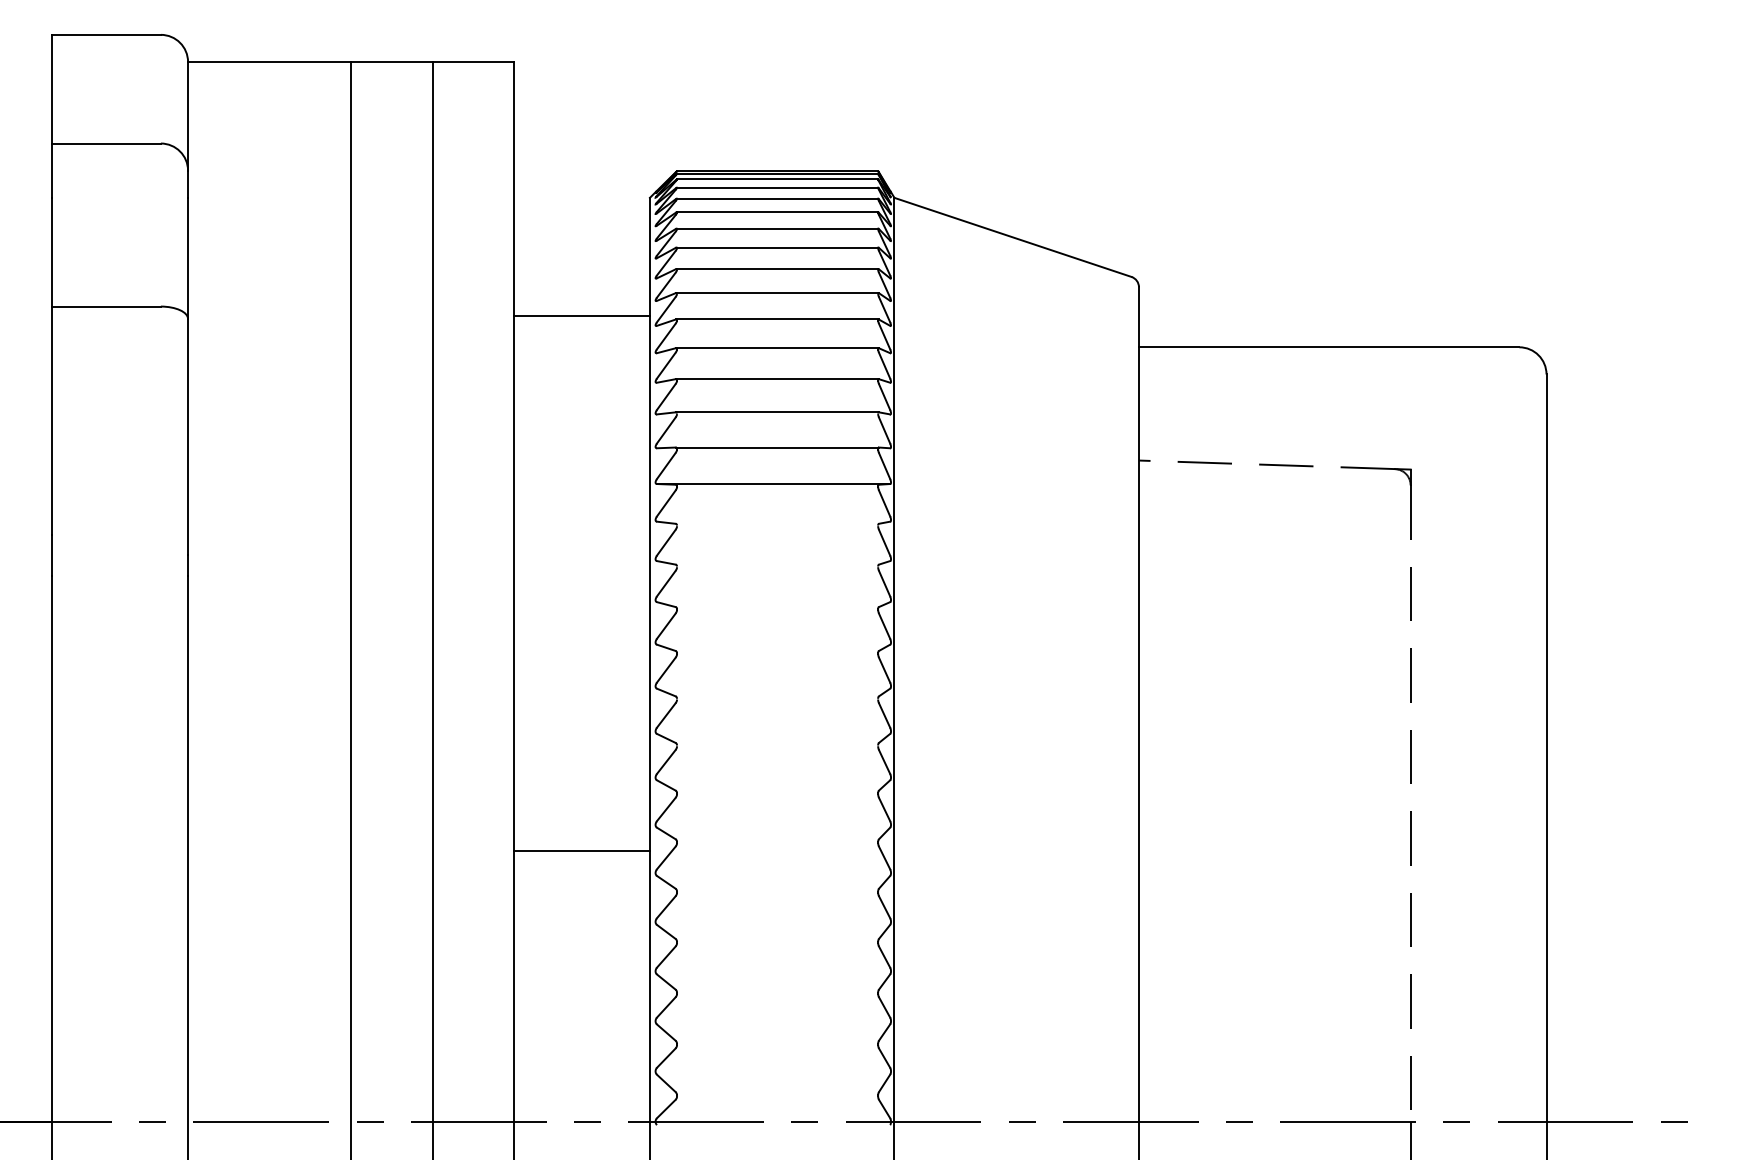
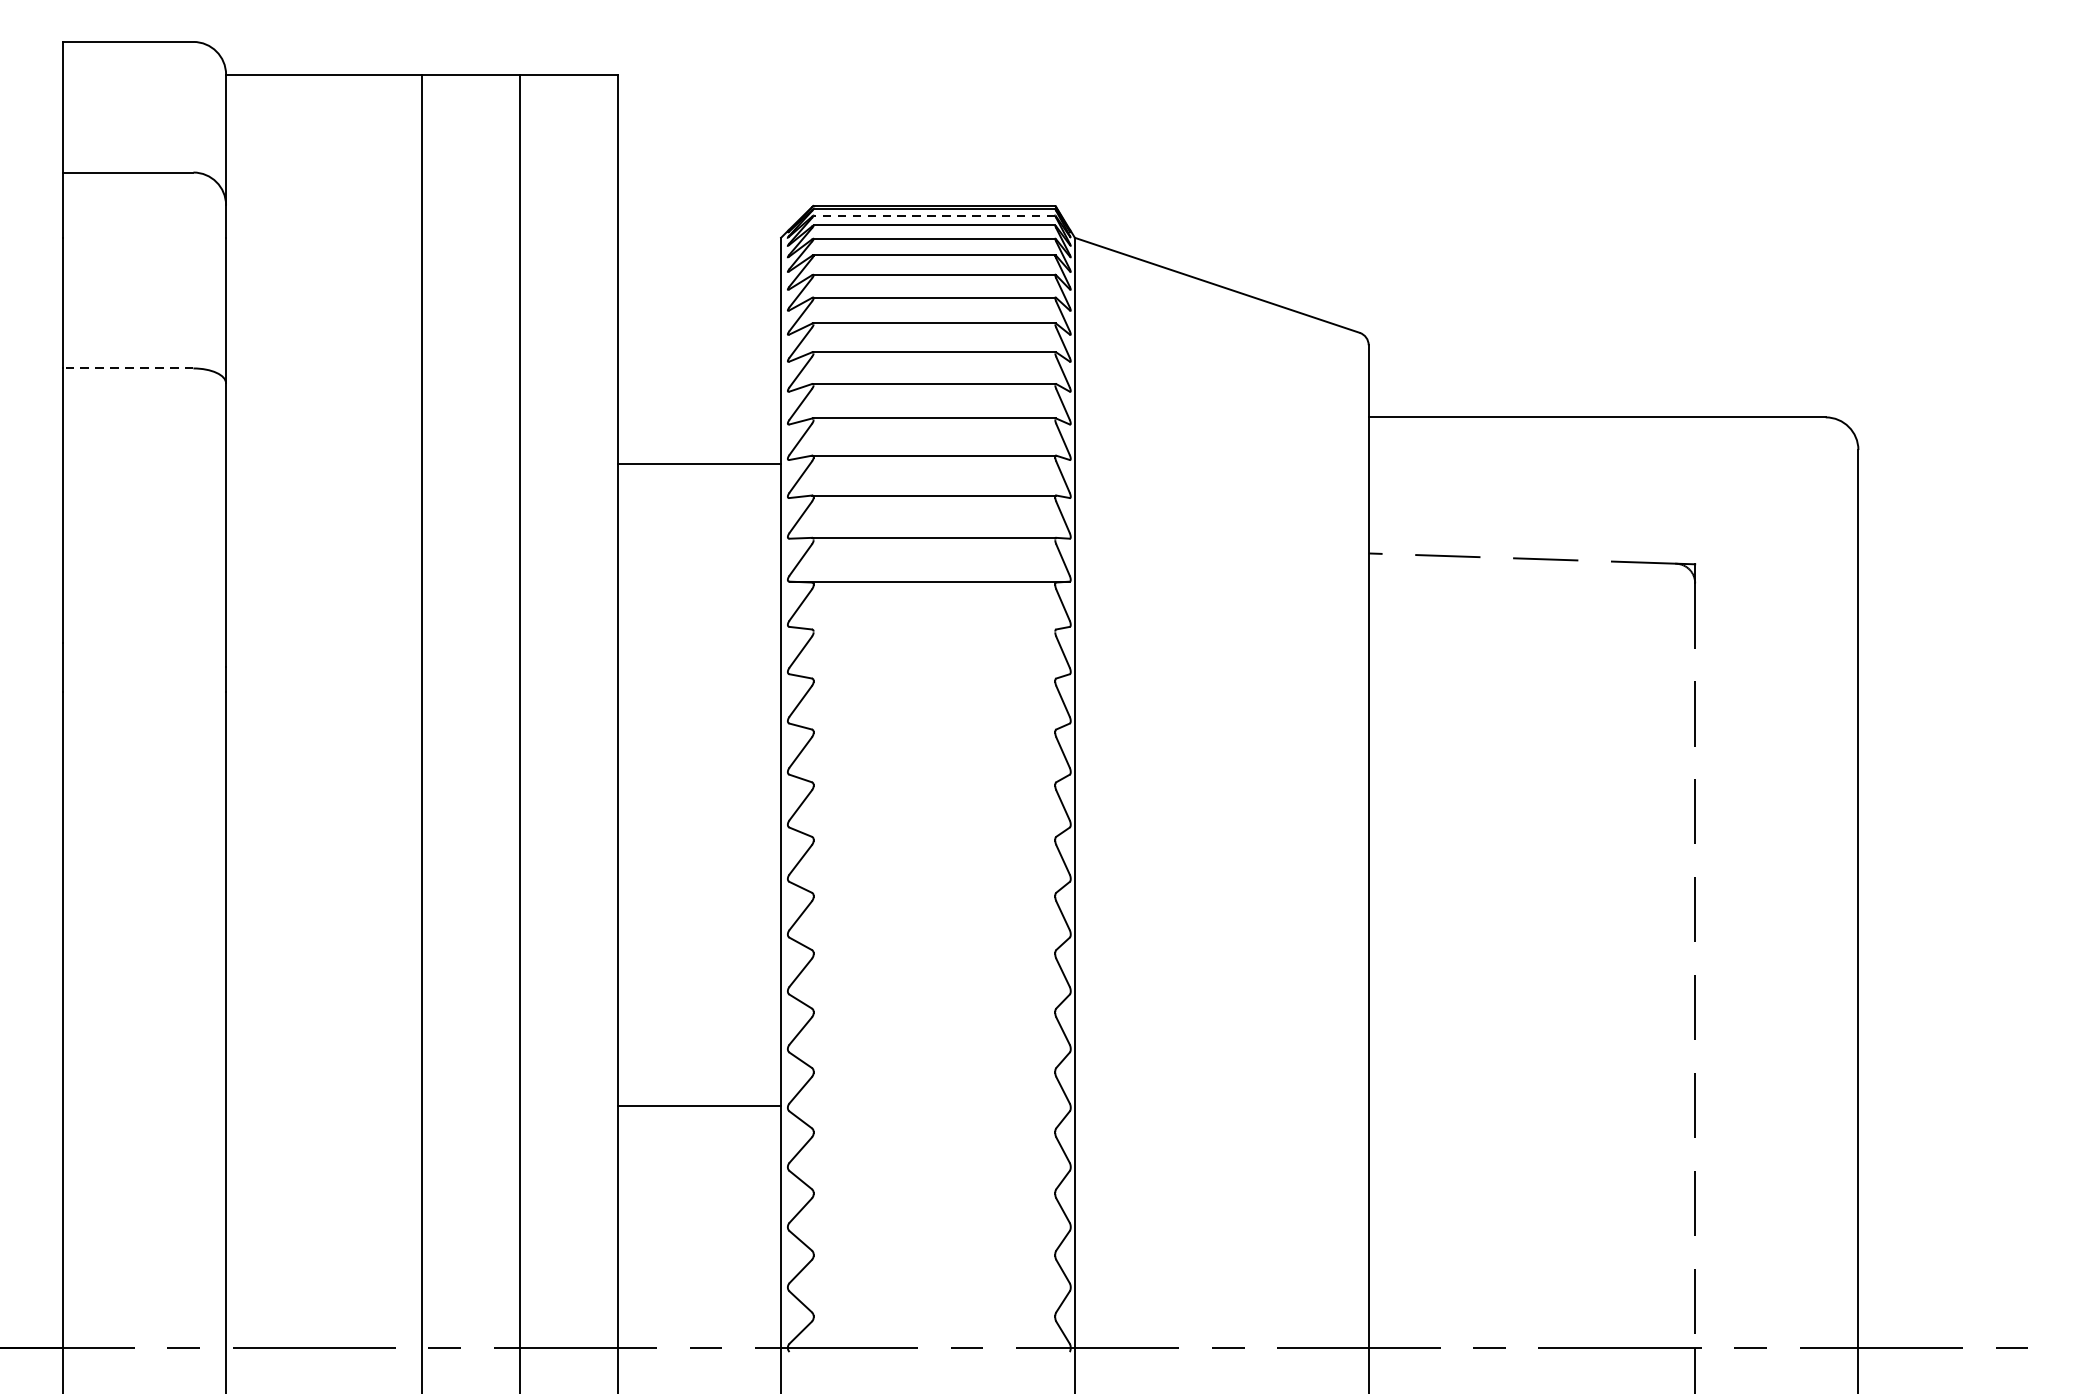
line: (777, 179) -> (934, 215), solid -> dashed
line: (106, 306) -> (128, 368), solid -> dashed
line: (581, 316) -> (698, 464), moved
line: (581, 851) -> (698, 1106), moved

